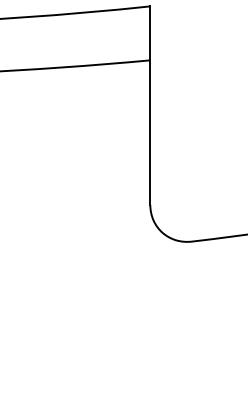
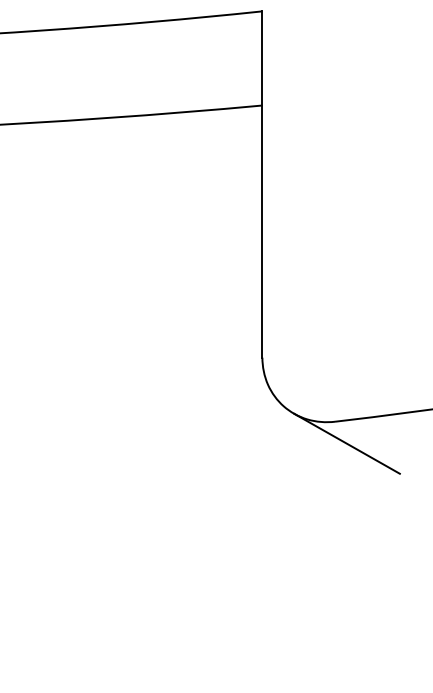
line: (198, 254) -> (346, 444), added

